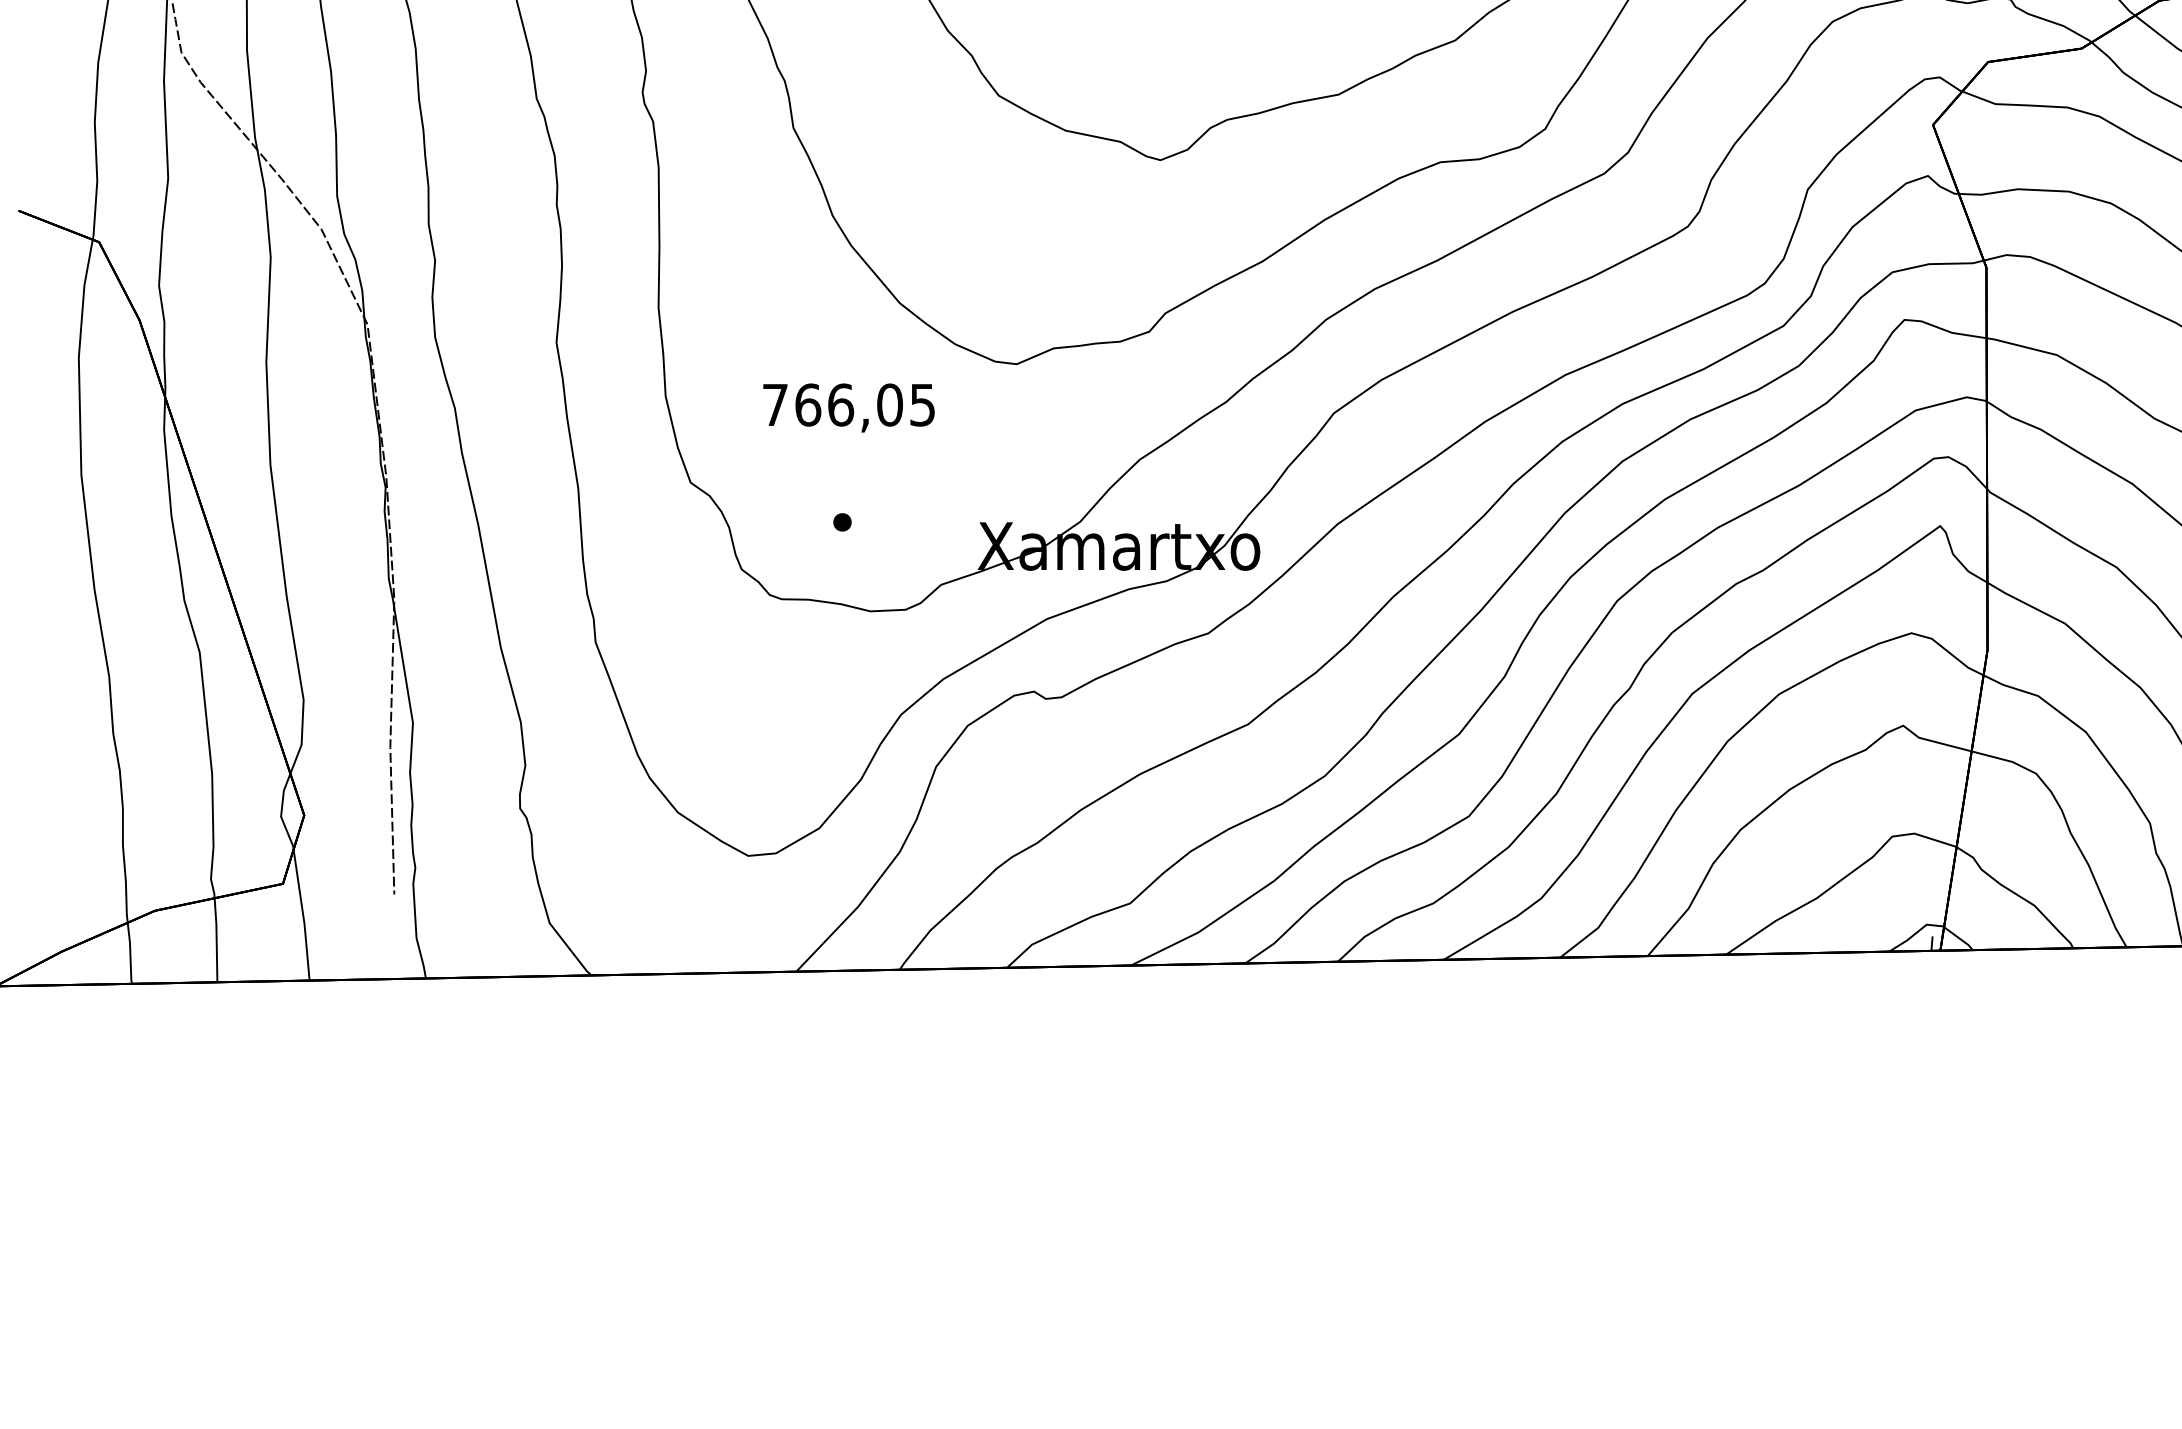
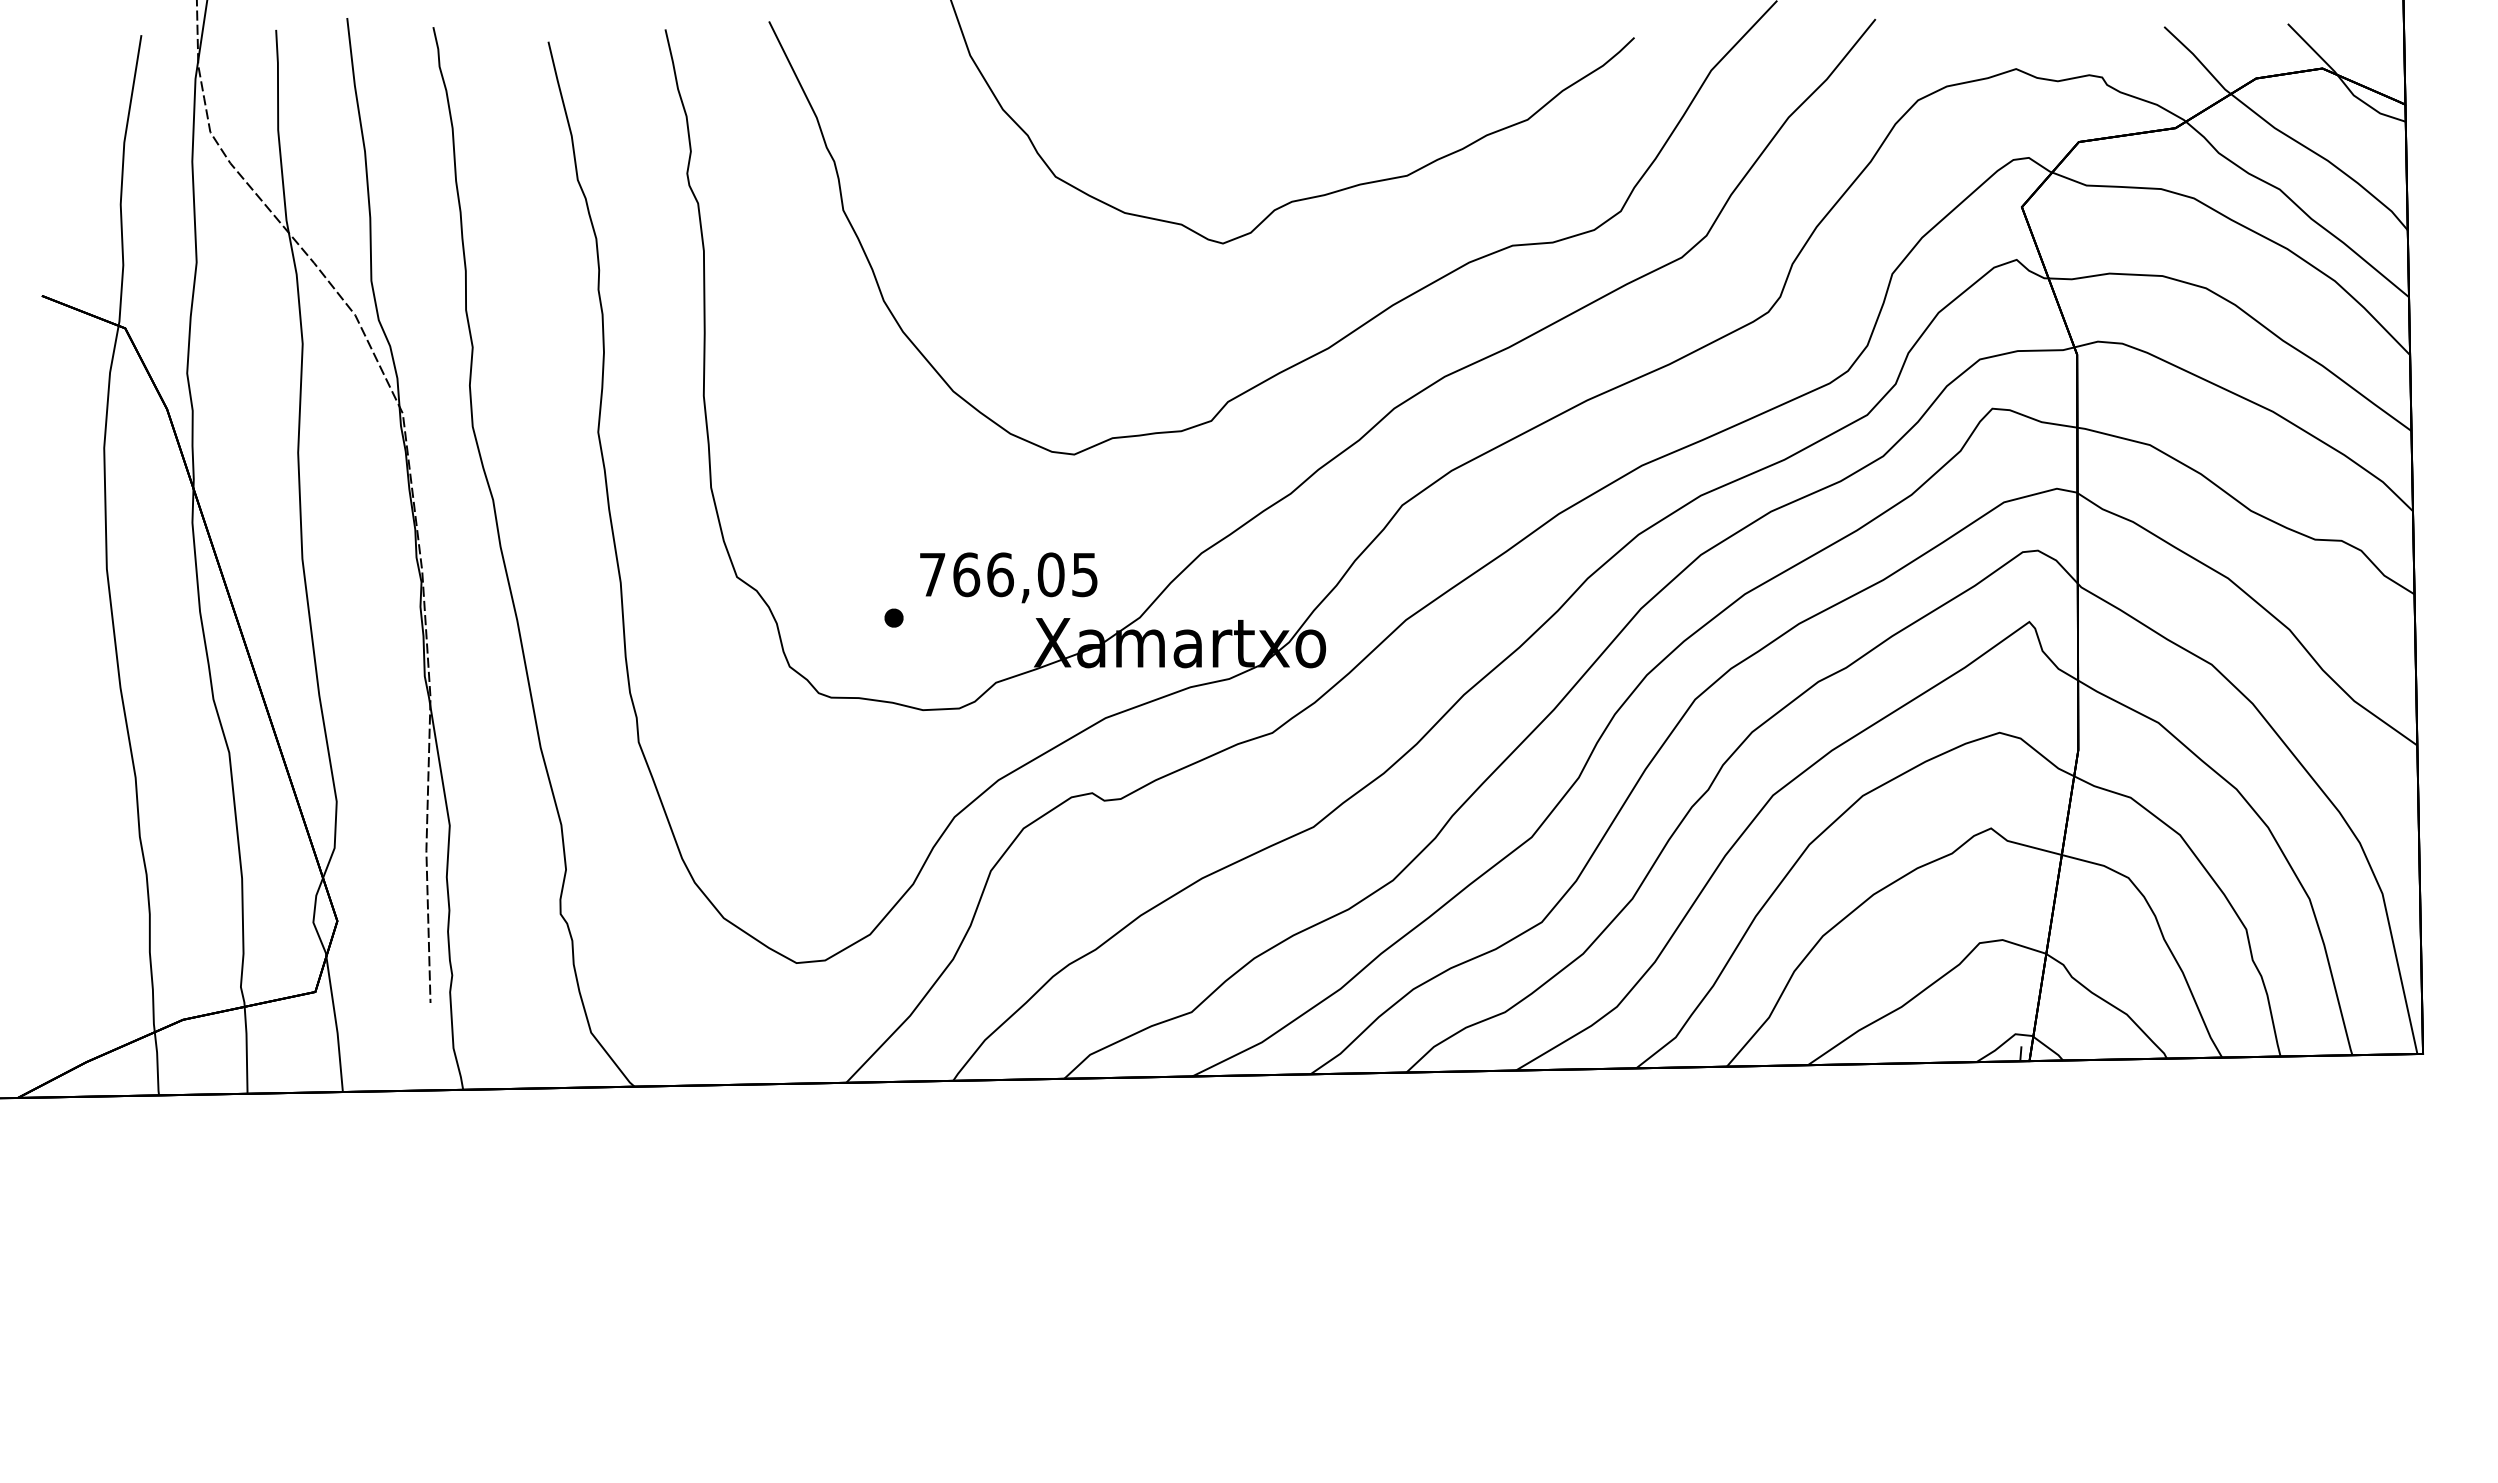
text: (848, 407) -> (1008, 577), moved

